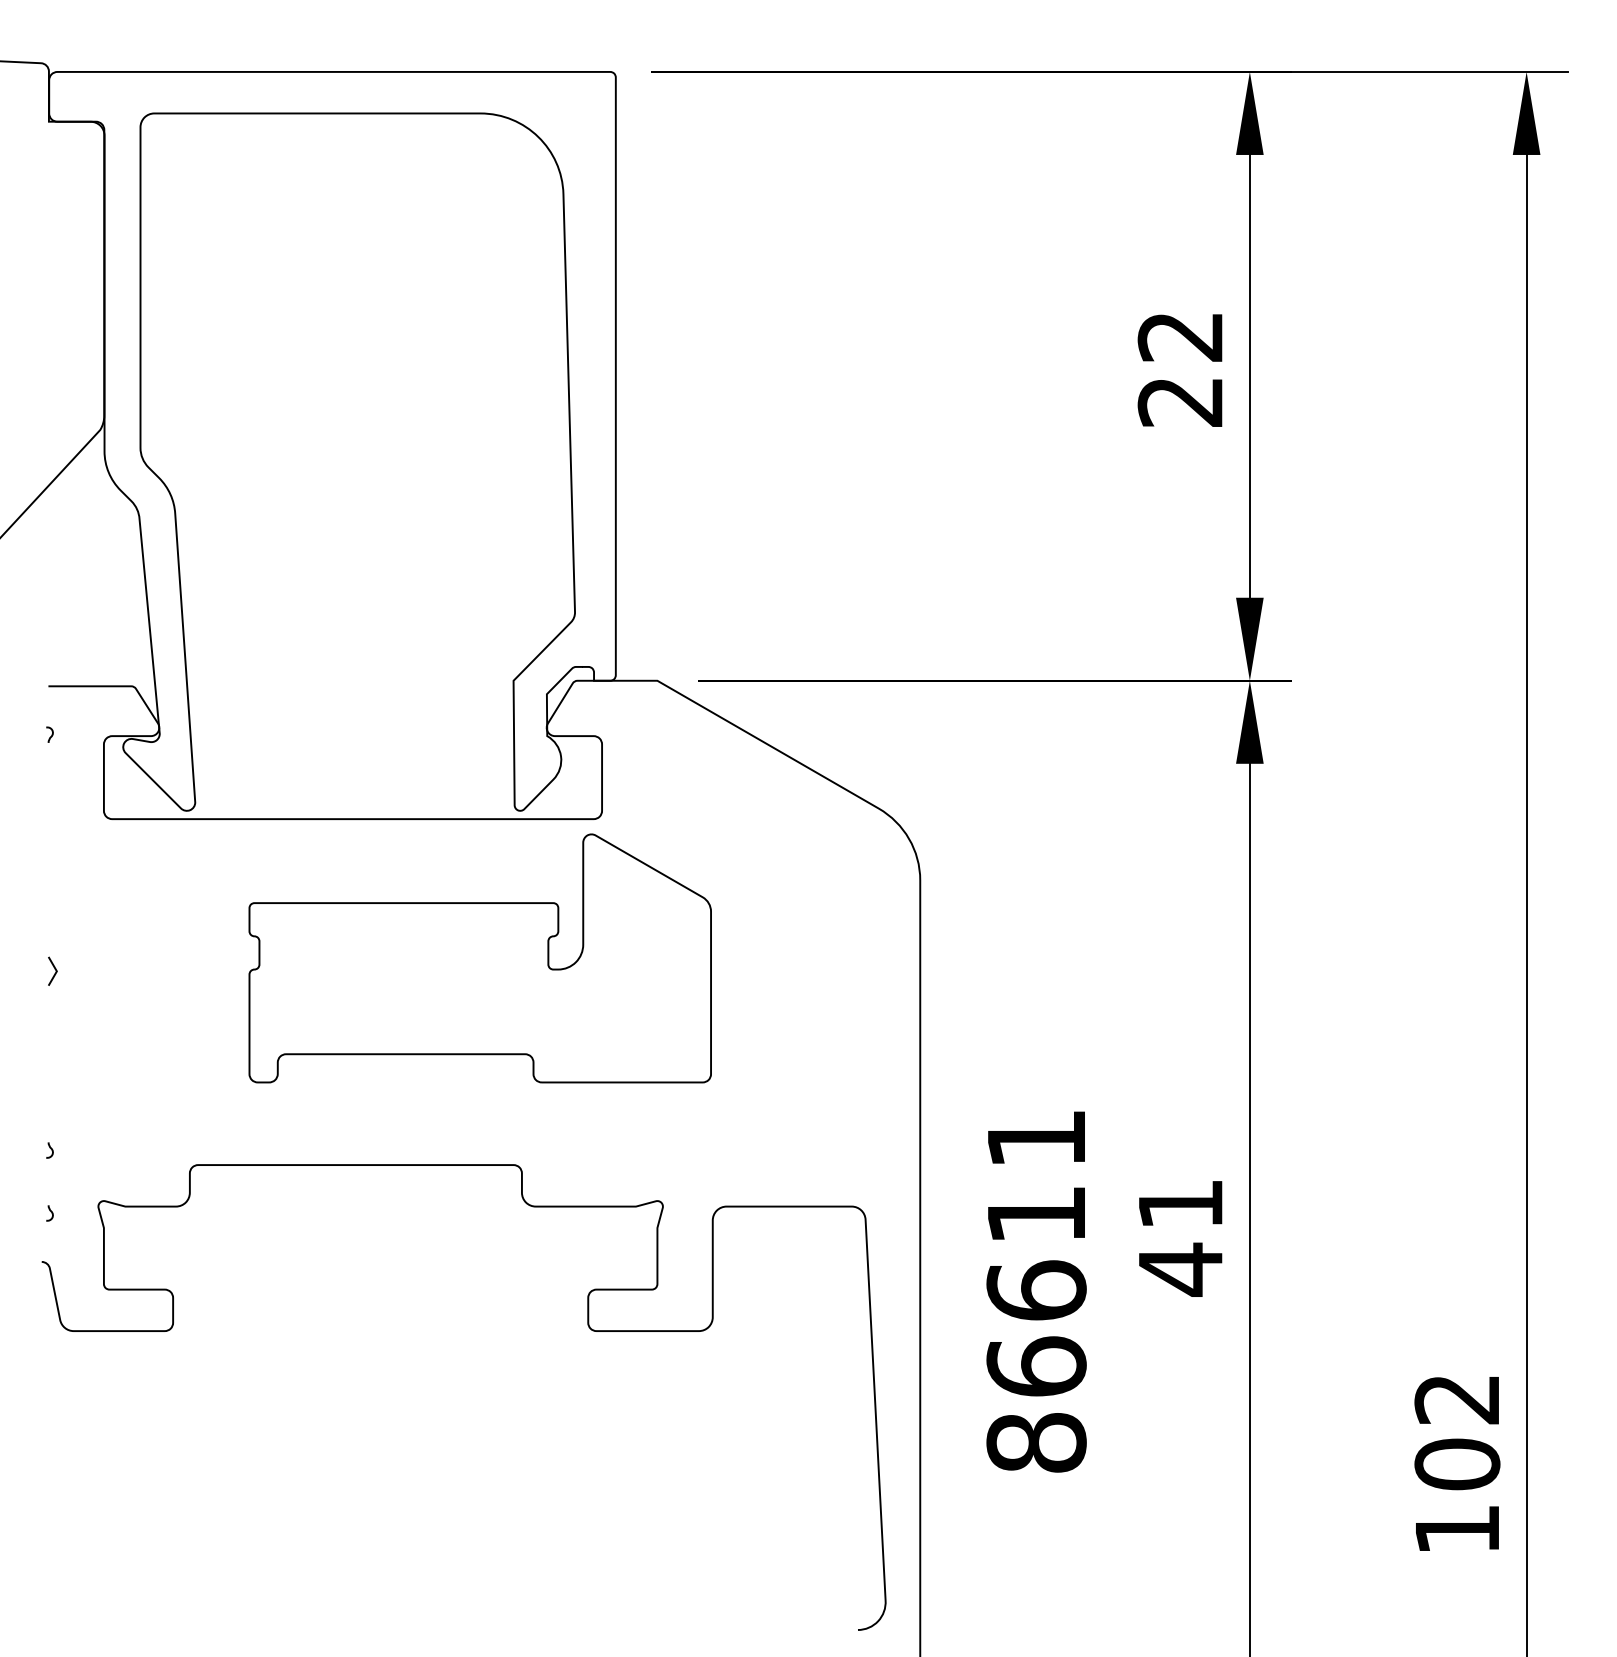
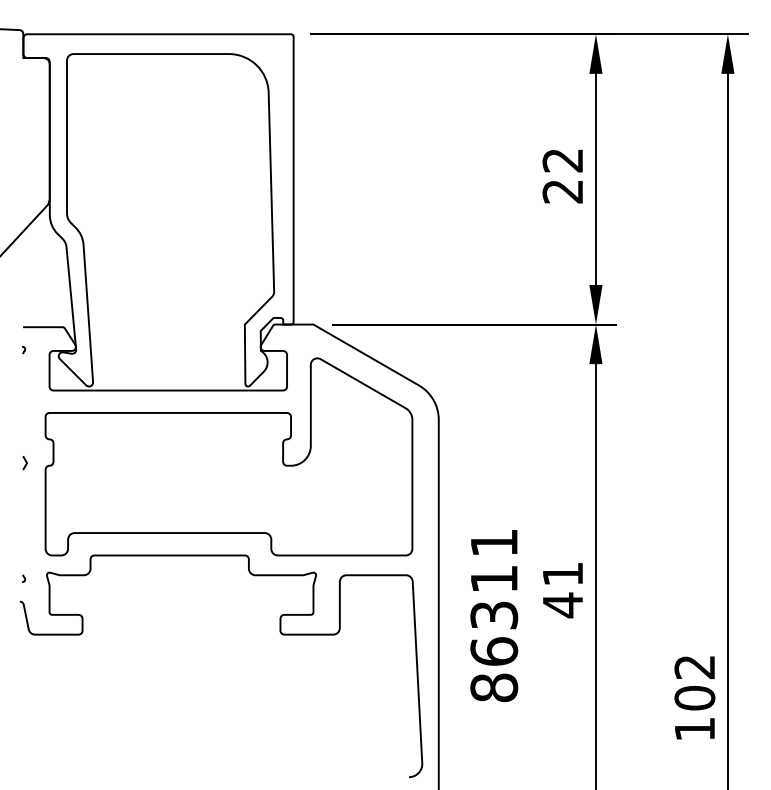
part: (479, 957) -> (228, 456), size x1.67
curve: (51, 1150) -> (24, 548), removed
text: (1037, 1288) -> (494, 614), 86611 -> 86311

